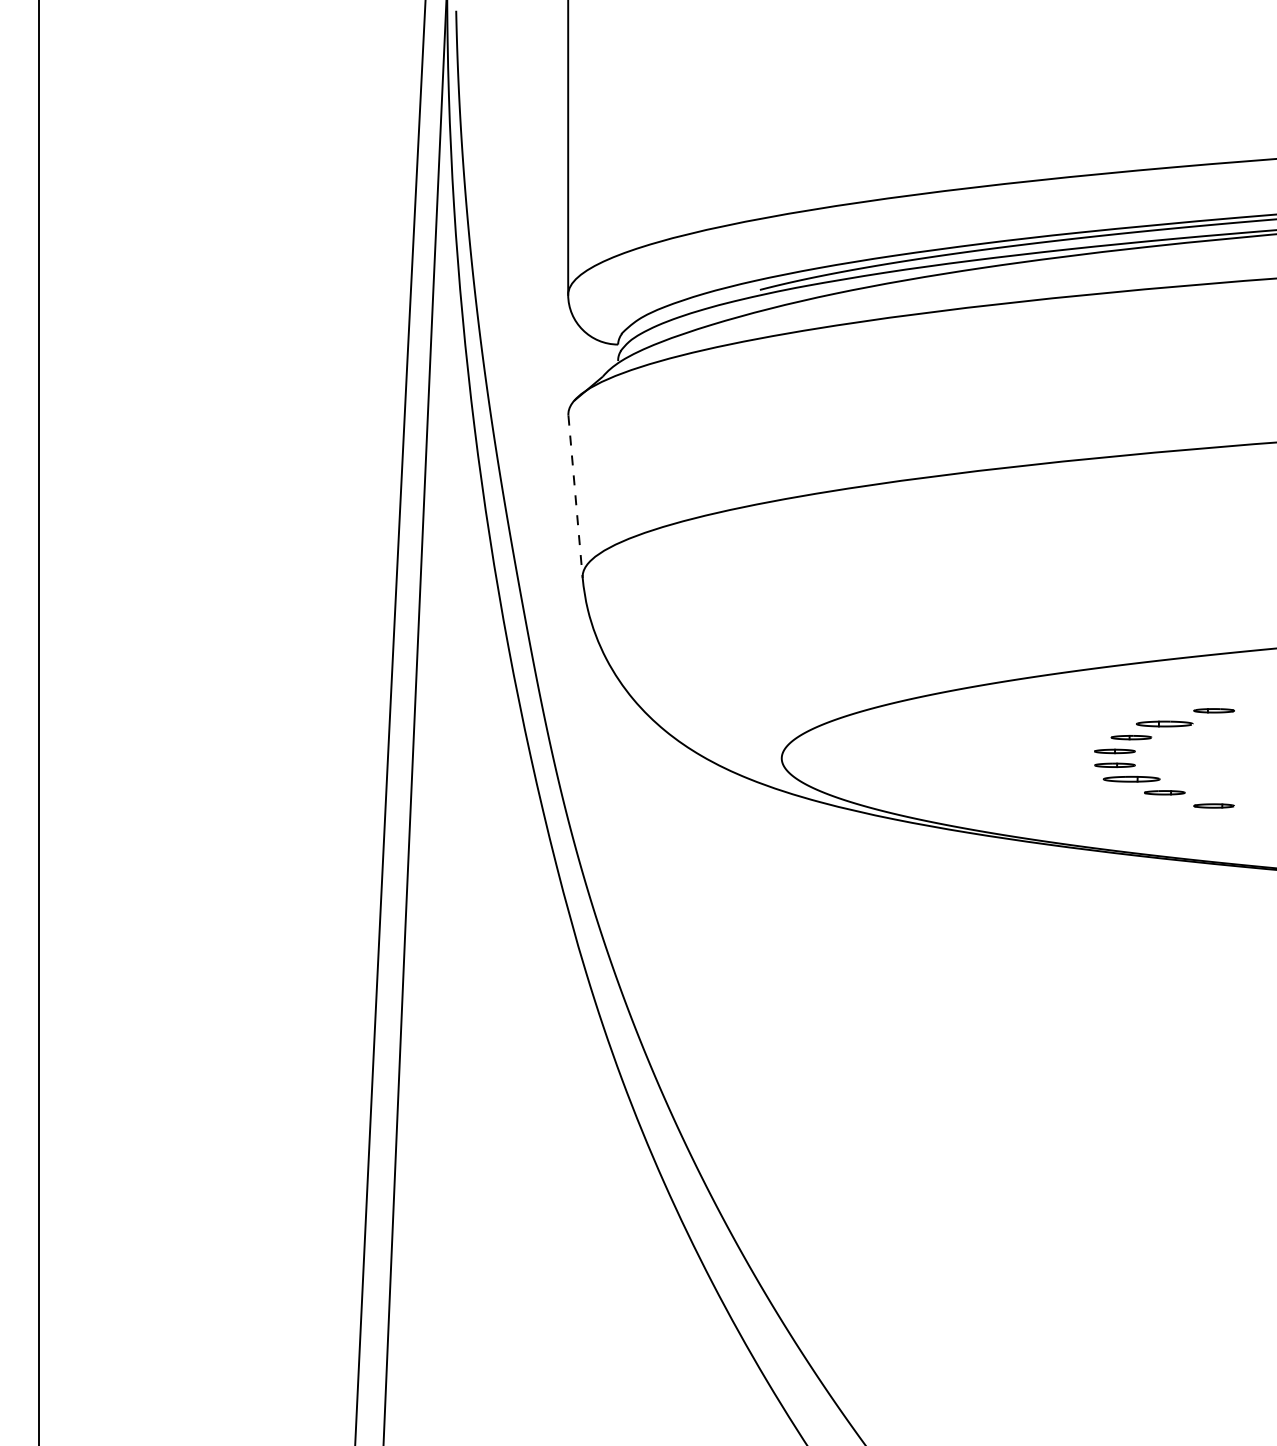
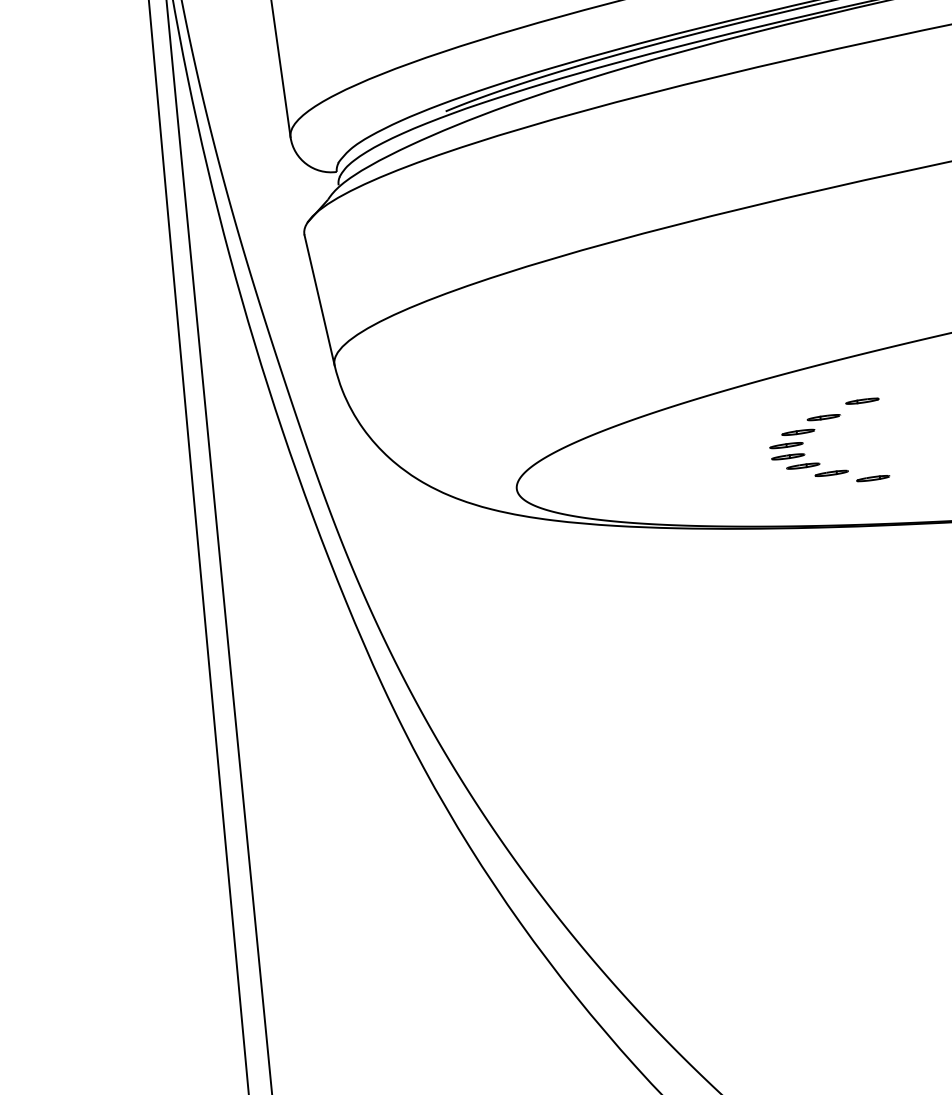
line: (575, 497) -> (319, 300), dashed -> solid
part: (1164, 723) -> (823, 417), size x0.71
part: (1131, 778) -> (803, 465), size x0.71

